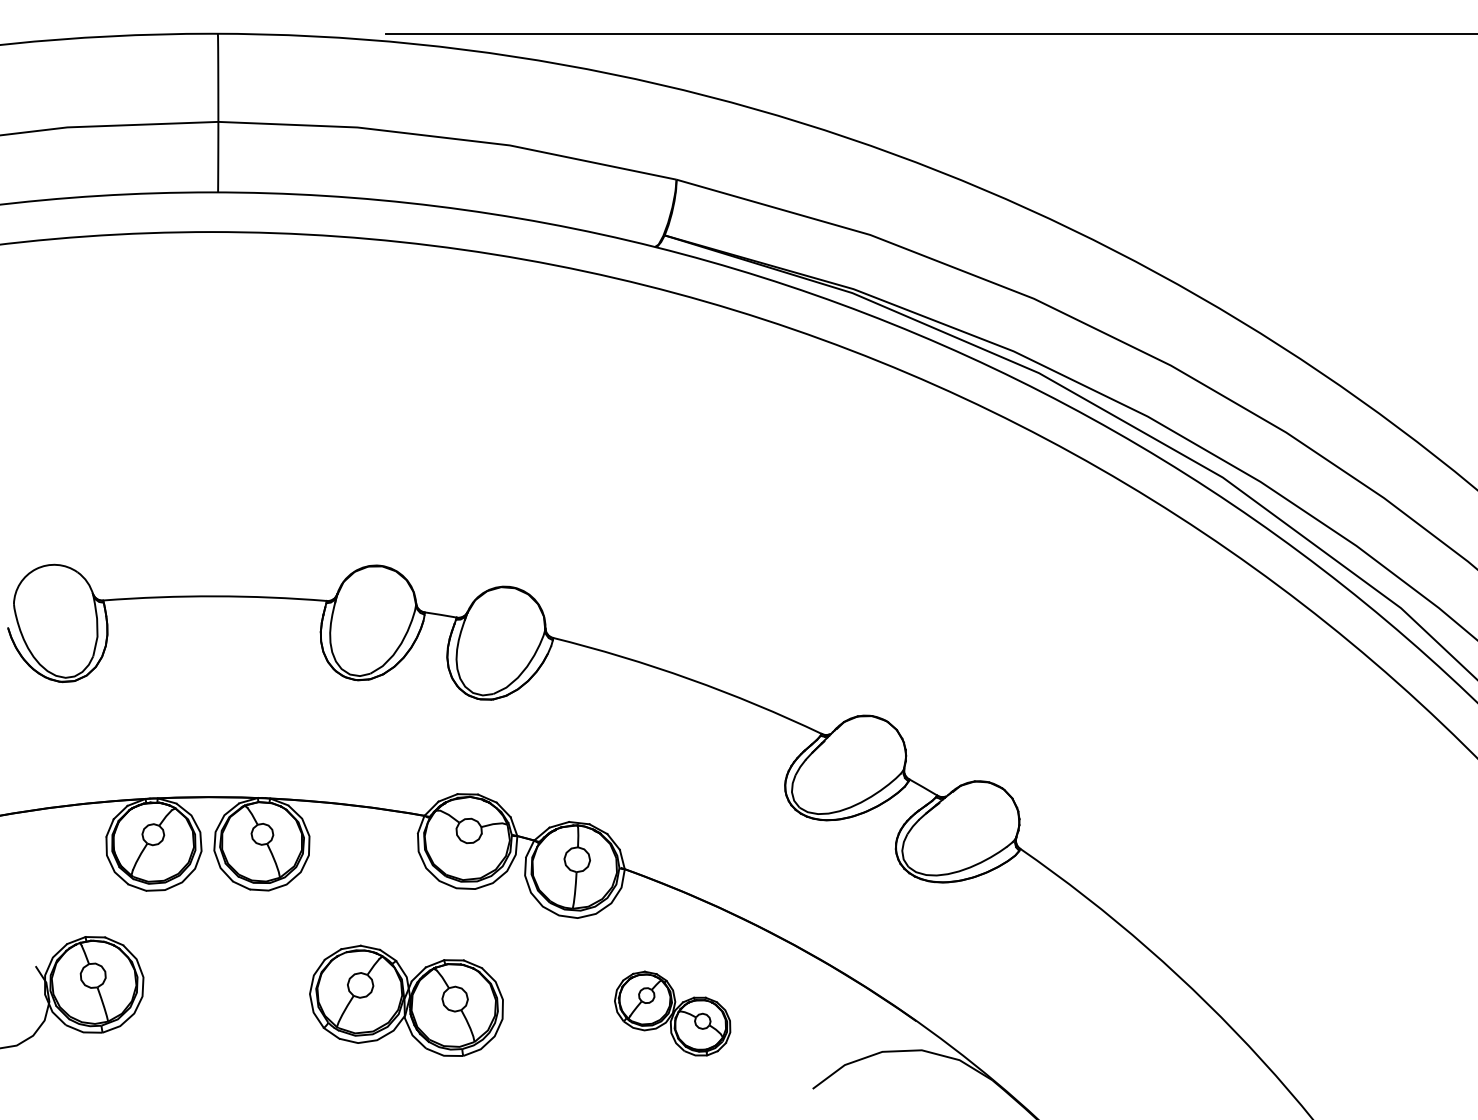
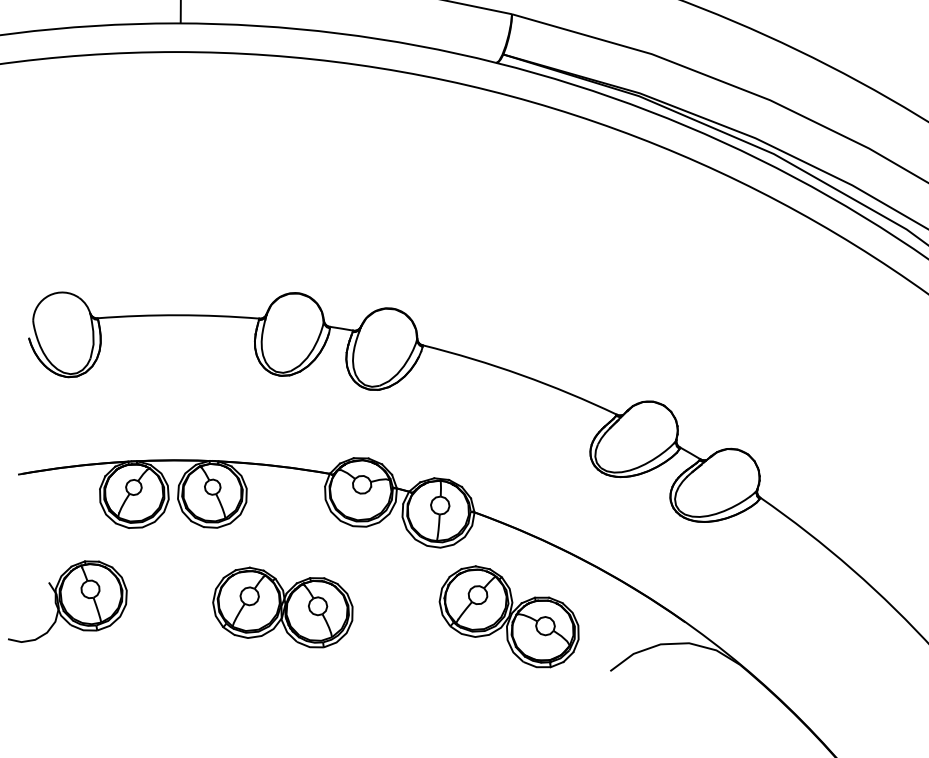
part: (406, 1000) -> (282, 607), moved
part: (672, 1013) -> (509, 616), size x1.67

